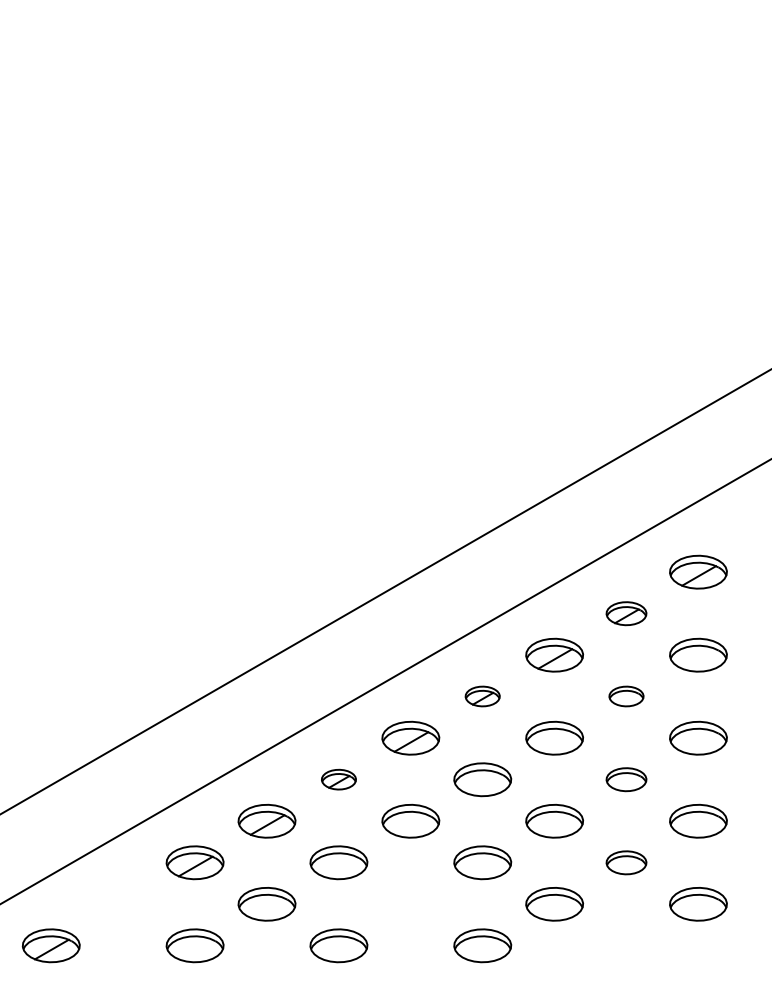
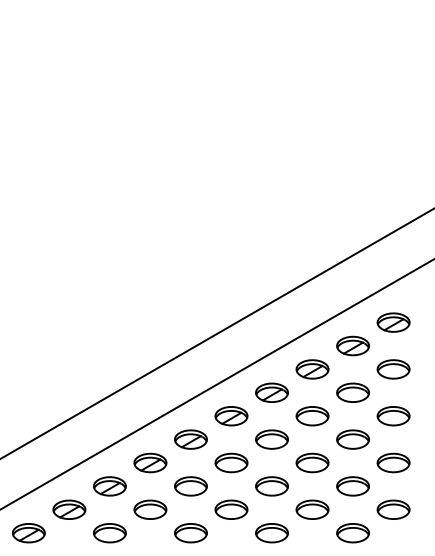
part: (625, 612) -> (352, 345), size x1.43
part: (481, 696) -> (271, 392), size x1.67
part: (625, 696) -> (352, 392), size x1.67
part: (338, 779) -> (190, 439), size x1.67
part: (625, 779) -> (352, 439), size x1.43
part: (625, 862) -> (352, 486), size x1.43
part: (123, 903) -> (69, 509), added
part: (410, 903) -> (231, 509), added
part: (625, 946) -> (352, 533), added

